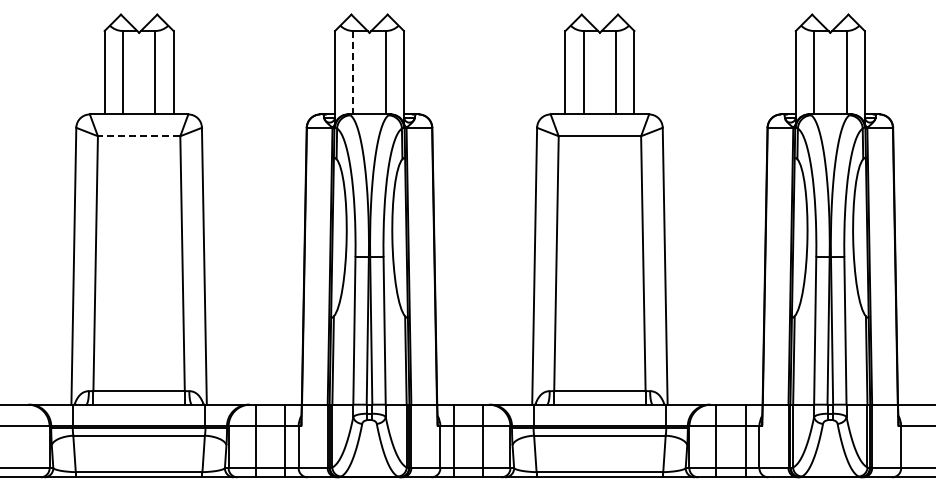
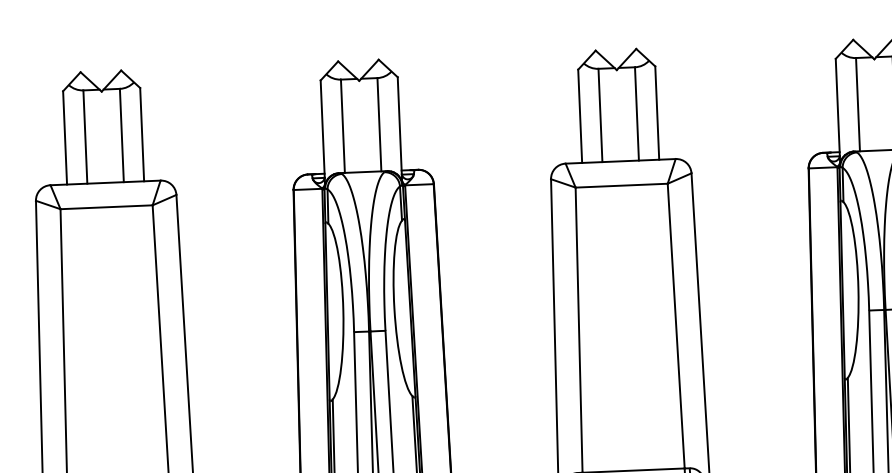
line: (353, 72) -> (343, 125), dashed -> solid
line: (138, 136) -> (105, 207), dashed -> solid

